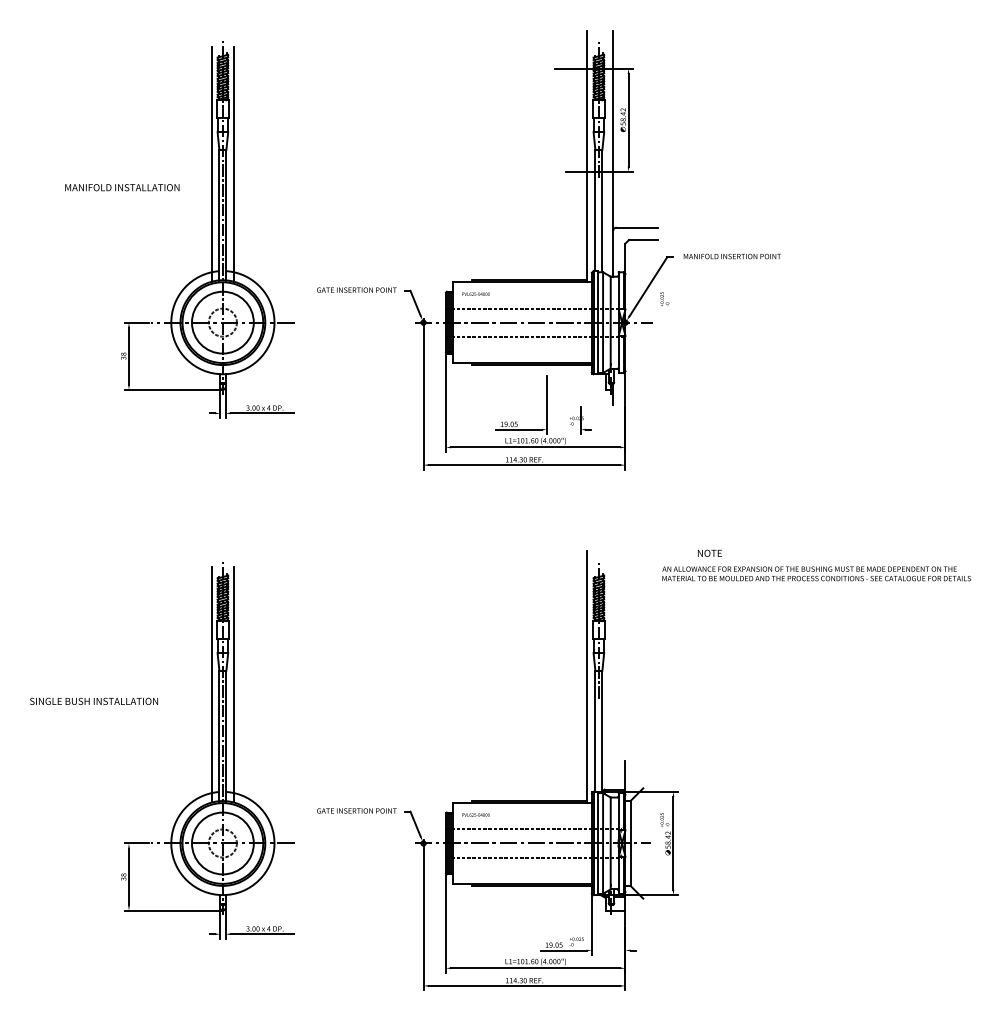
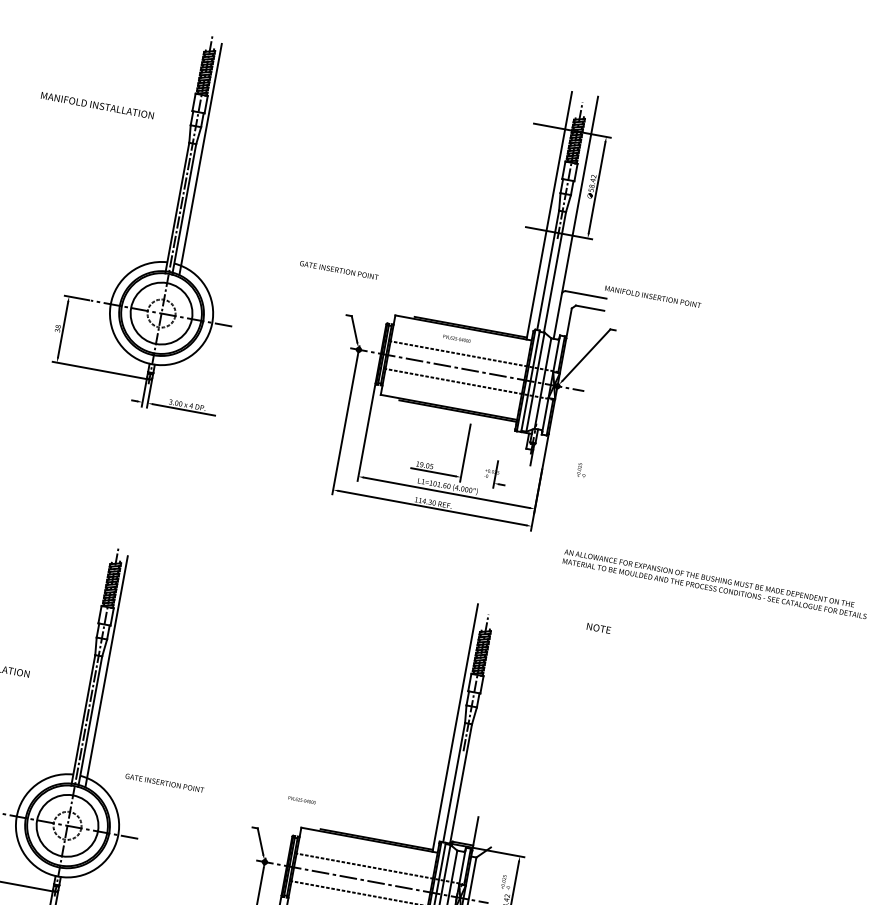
line: (212, 163) -> (180, 155), removed
text: (122, 187) -> (97, 105), moved
text: (731, 256) -> (652, 296), moved
text: (356, 289) -> (338, 269), moved
text: (475, 293) -> (456, 338), moved
text: (664, 298) -> (581, 469), moved
text: (816, 573) -> (715, 583), moved
line: (212, 684) -> (86, 667), removed
text: (356, 810) -> (164, 782), moved
text: (475, 814) -> (301, 799), moved

